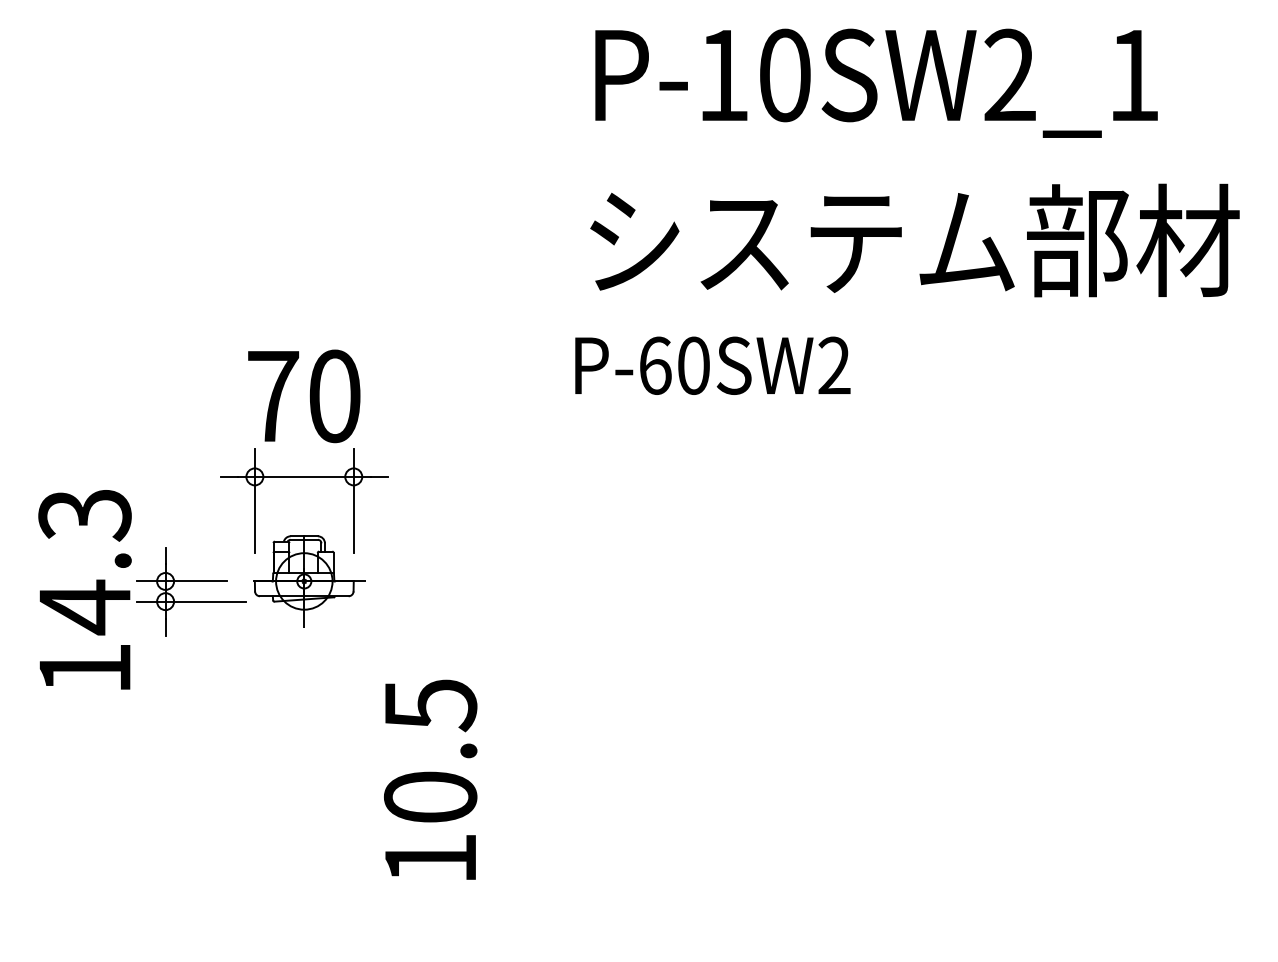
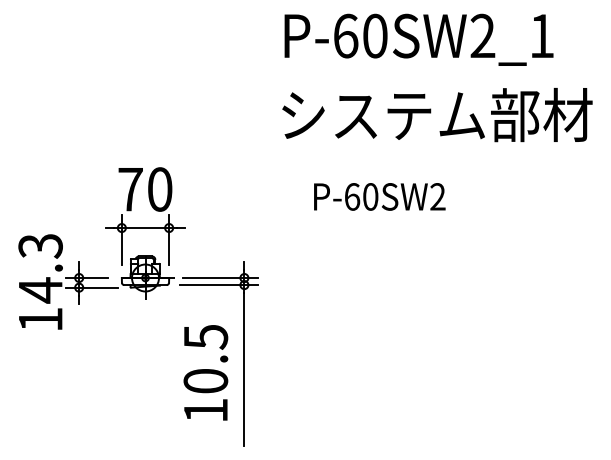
text: (724, 74) -> (346, 35), P-10SW2_1 -> P-60SW2_1
text: (712, 364) -> (379, 196), moved
part: (509, 739) -> (243, 353), added

